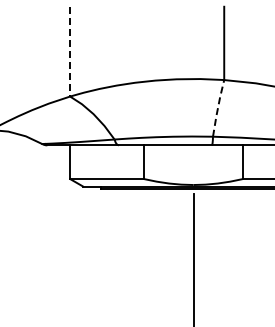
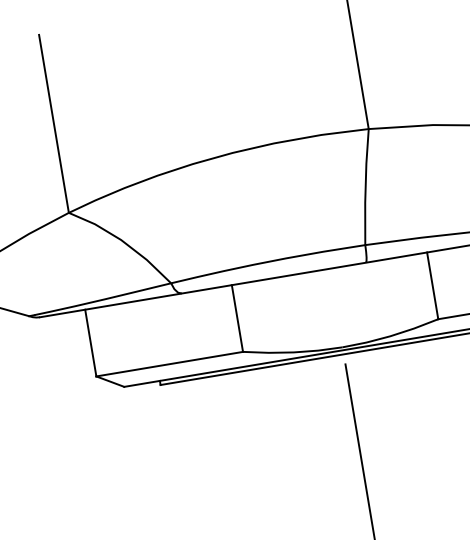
line: (70, 51) -> (54, 123), dashed -> solid
line: (217, 108) -> (364, 187), dashed -> solid

